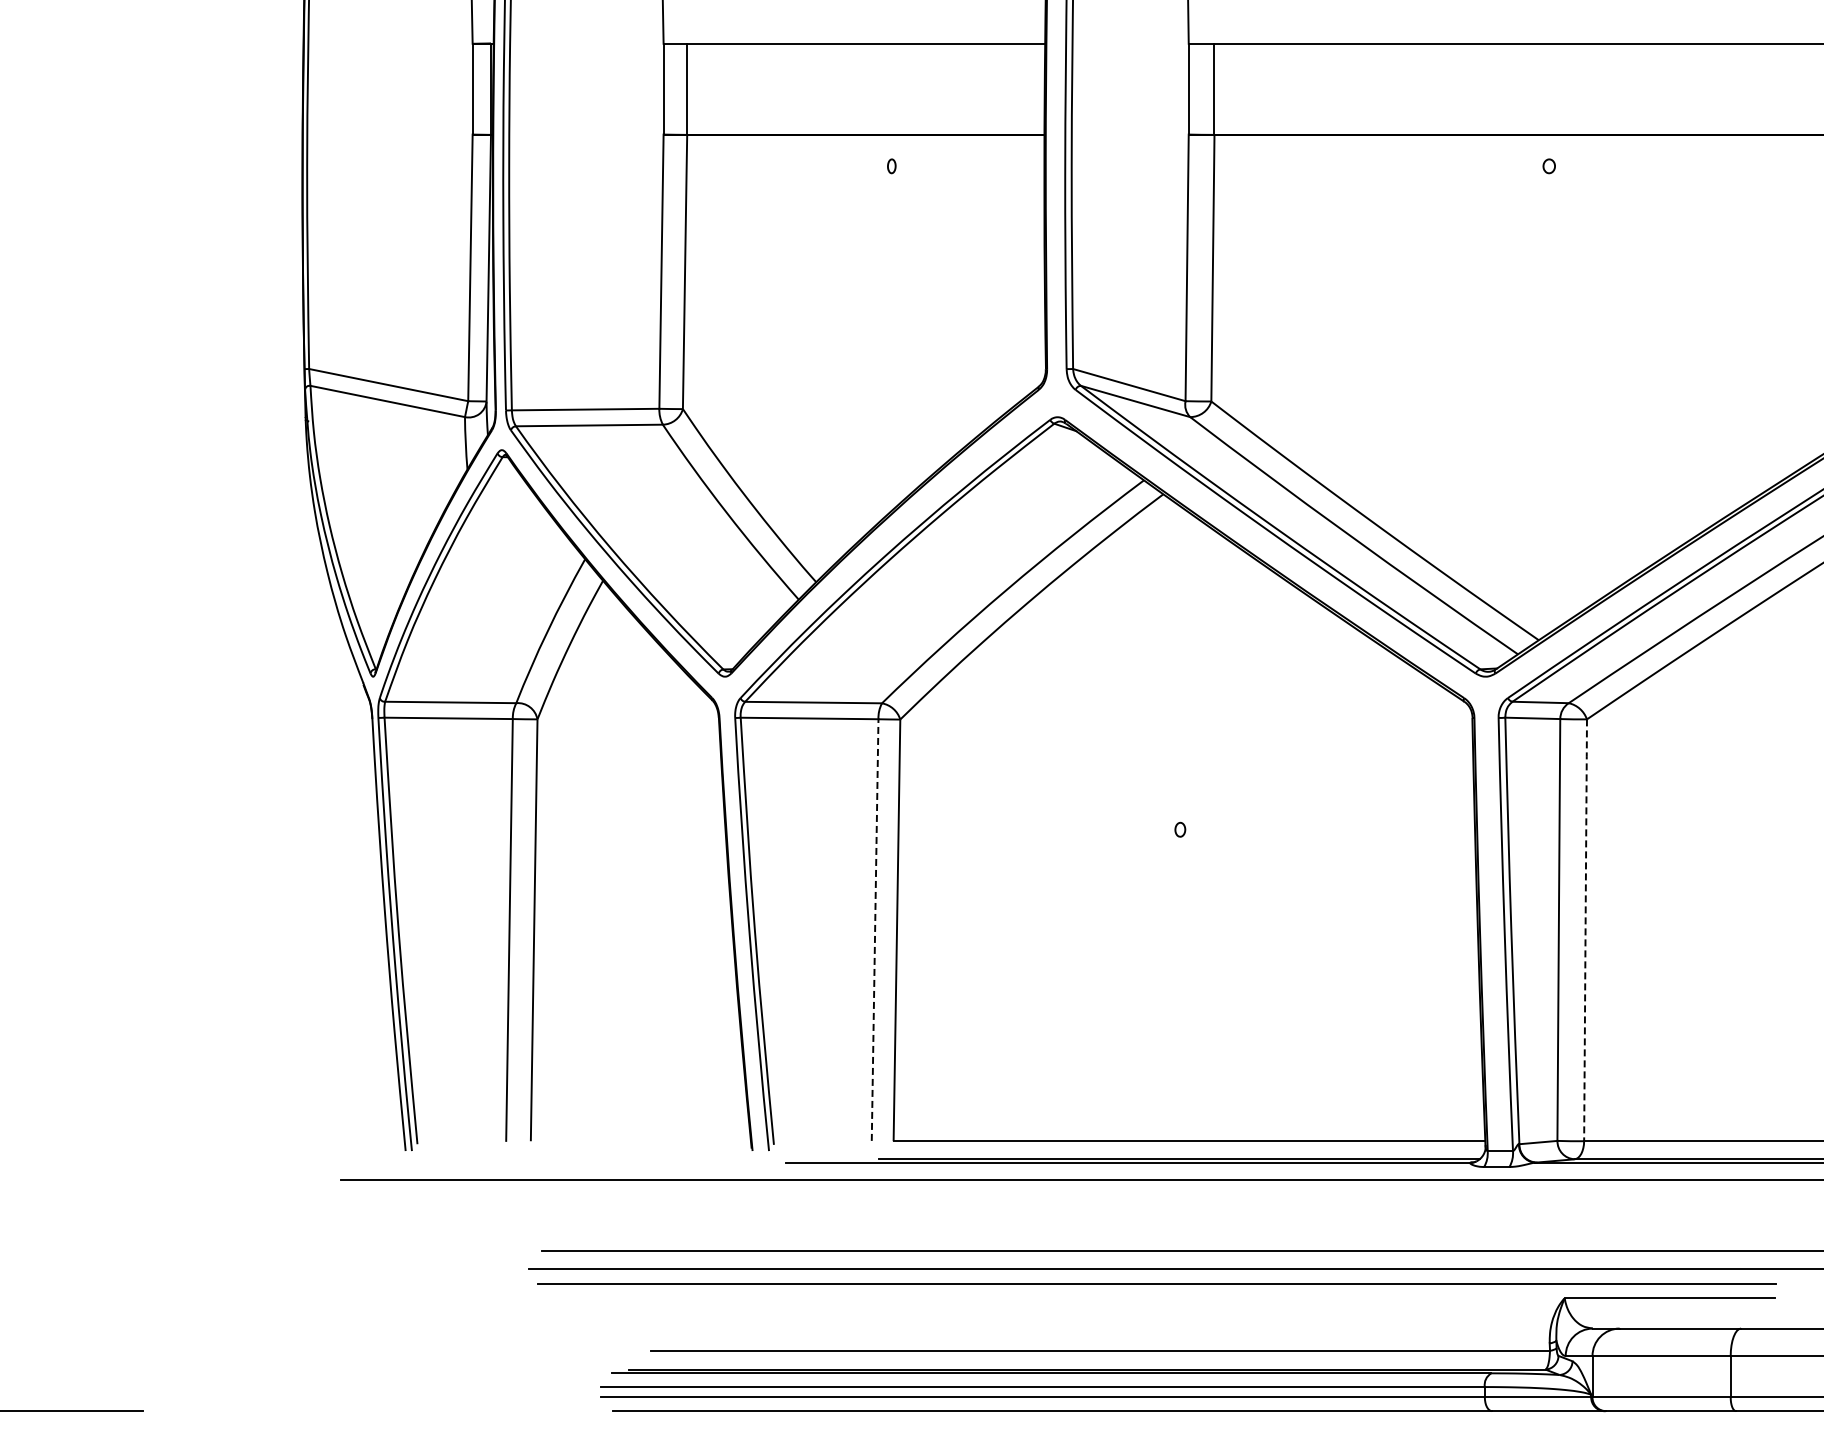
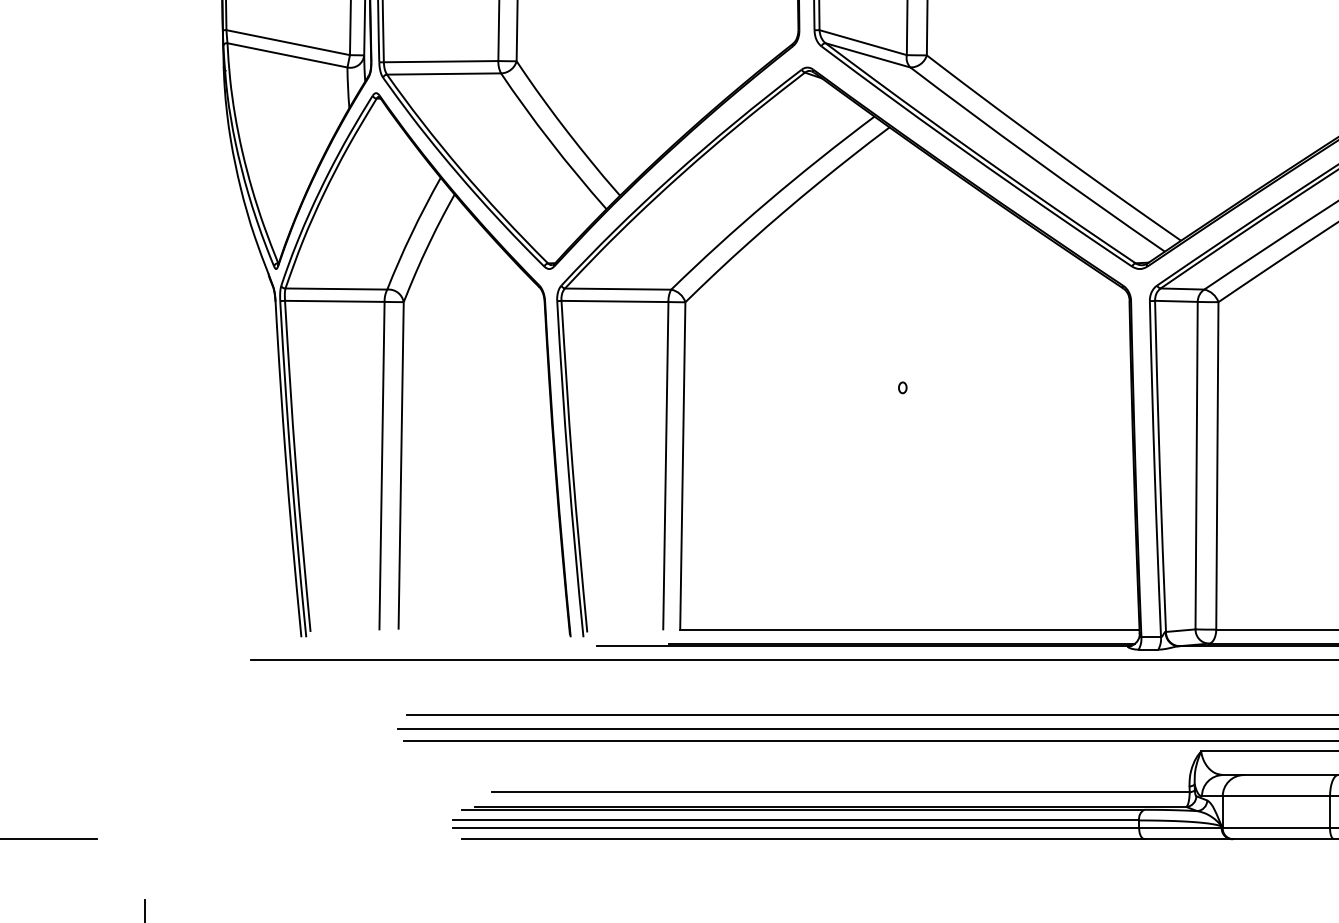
line: (1585, 929) -> (1217, 465), dashed -> solid
line: (875, 930) -> (666, 466), dashed -> solid

